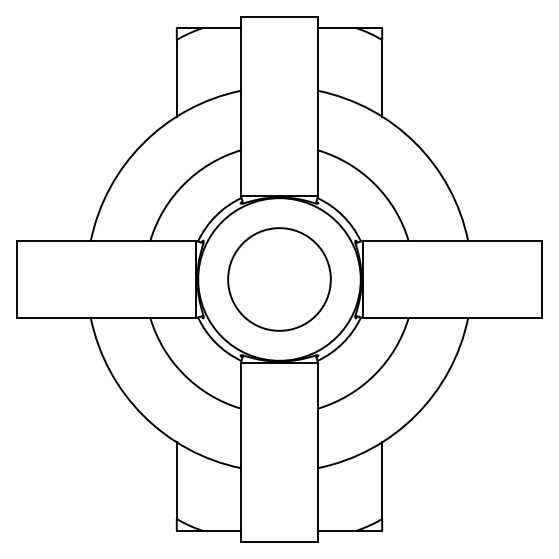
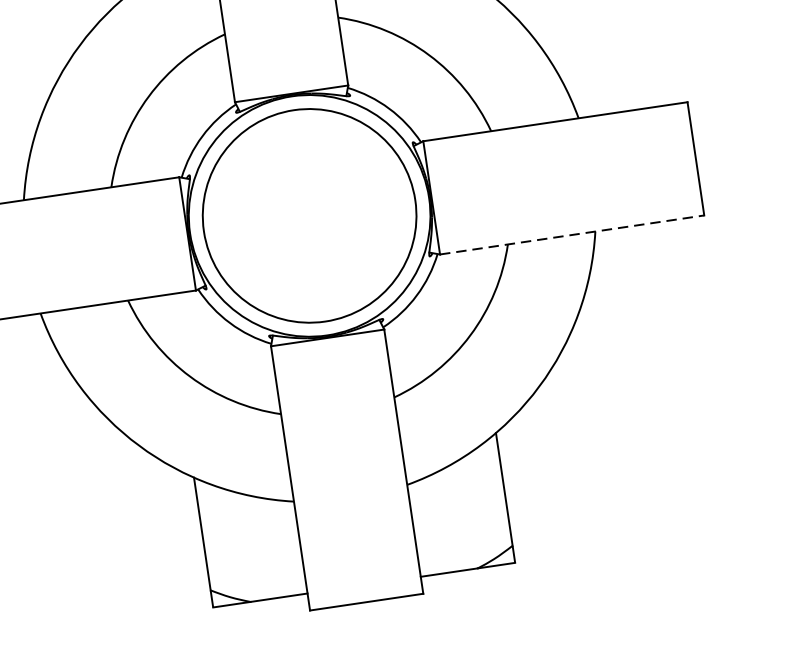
circle: (279, 279) -> (309, 215), size x1.4
line: (452, 318) -> (572, 235), solid -> dashed

